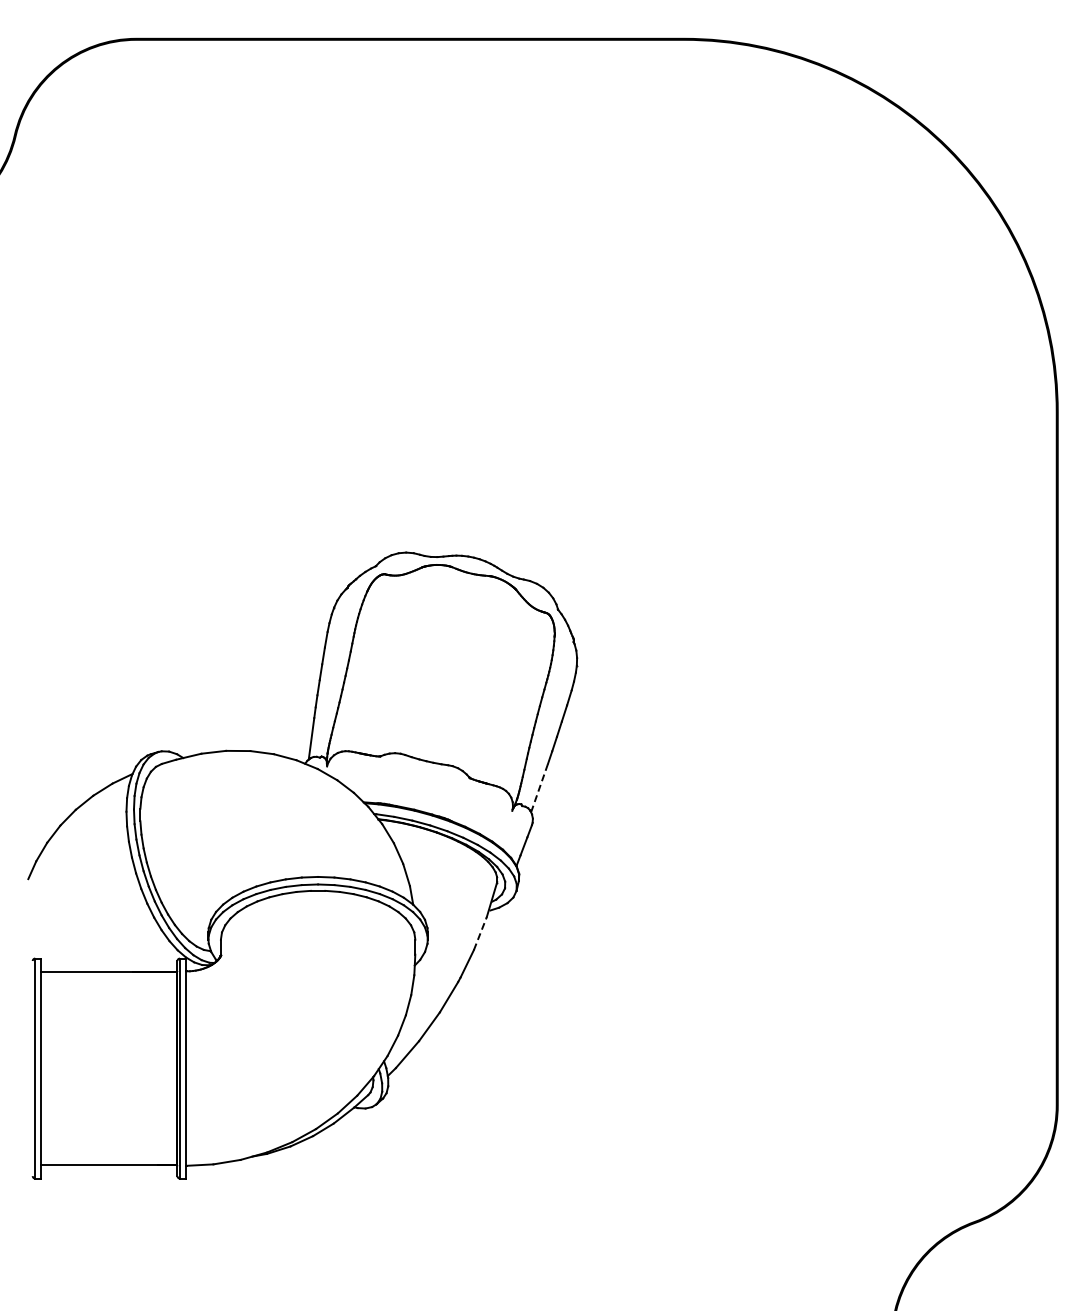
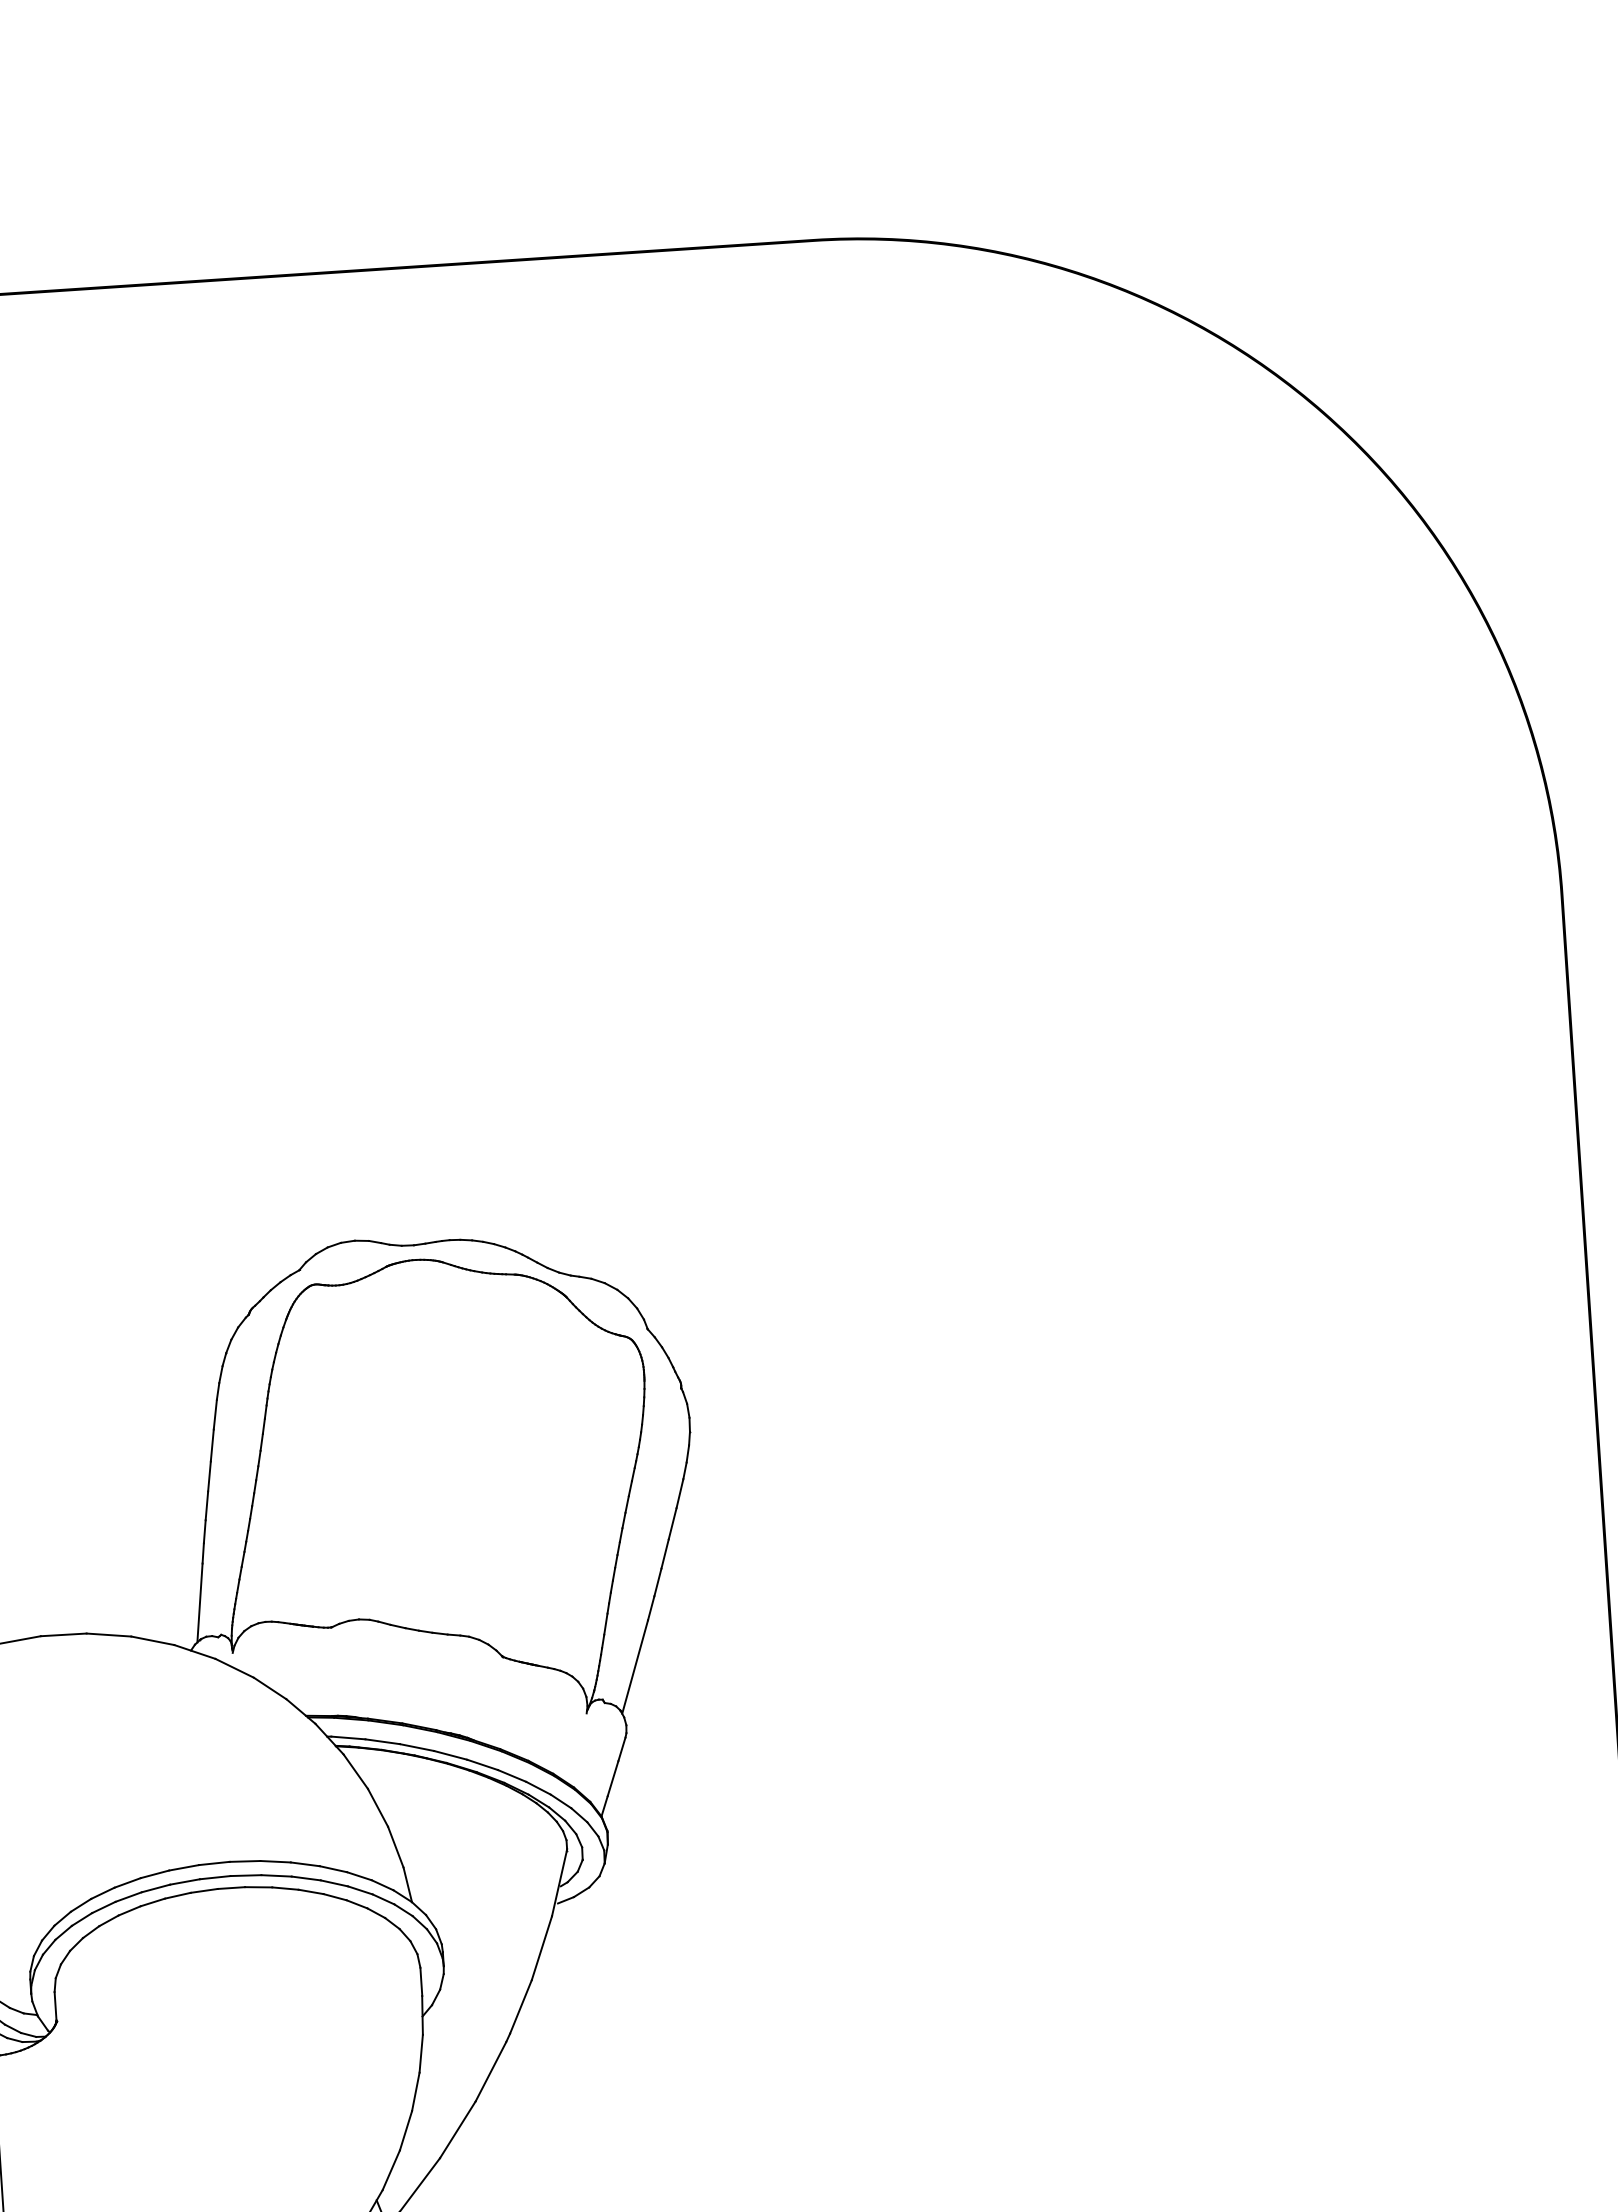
line: (539, 788) -> (635, 1667), dashed -> solid
line: (480, 933) -> (542, 1947), dashed -> solid

